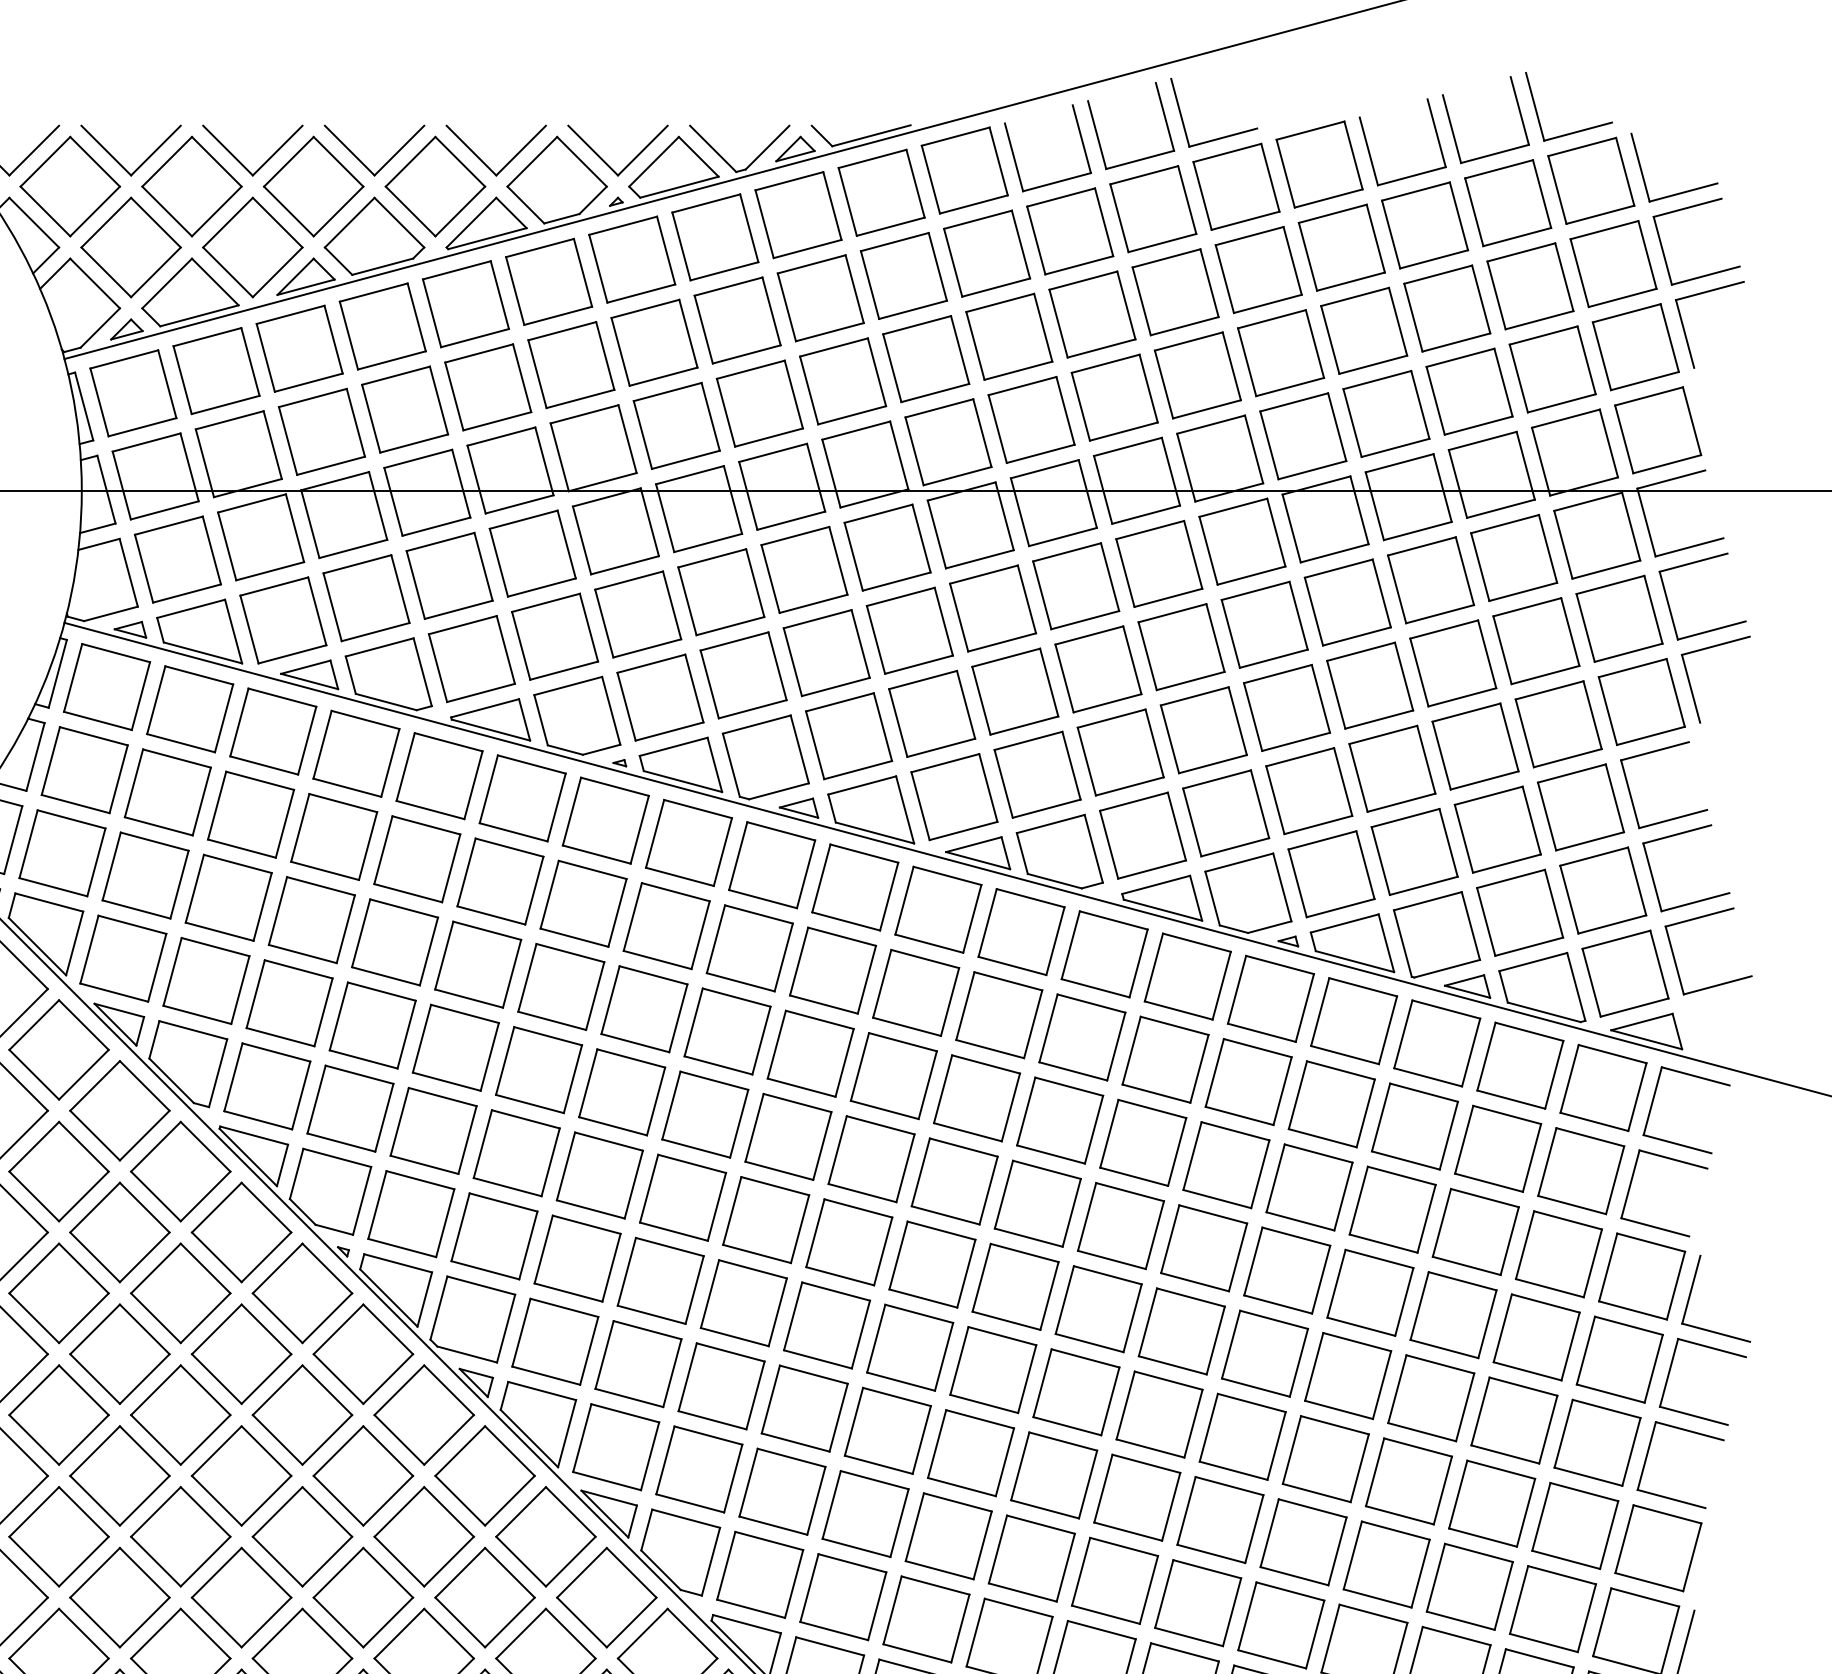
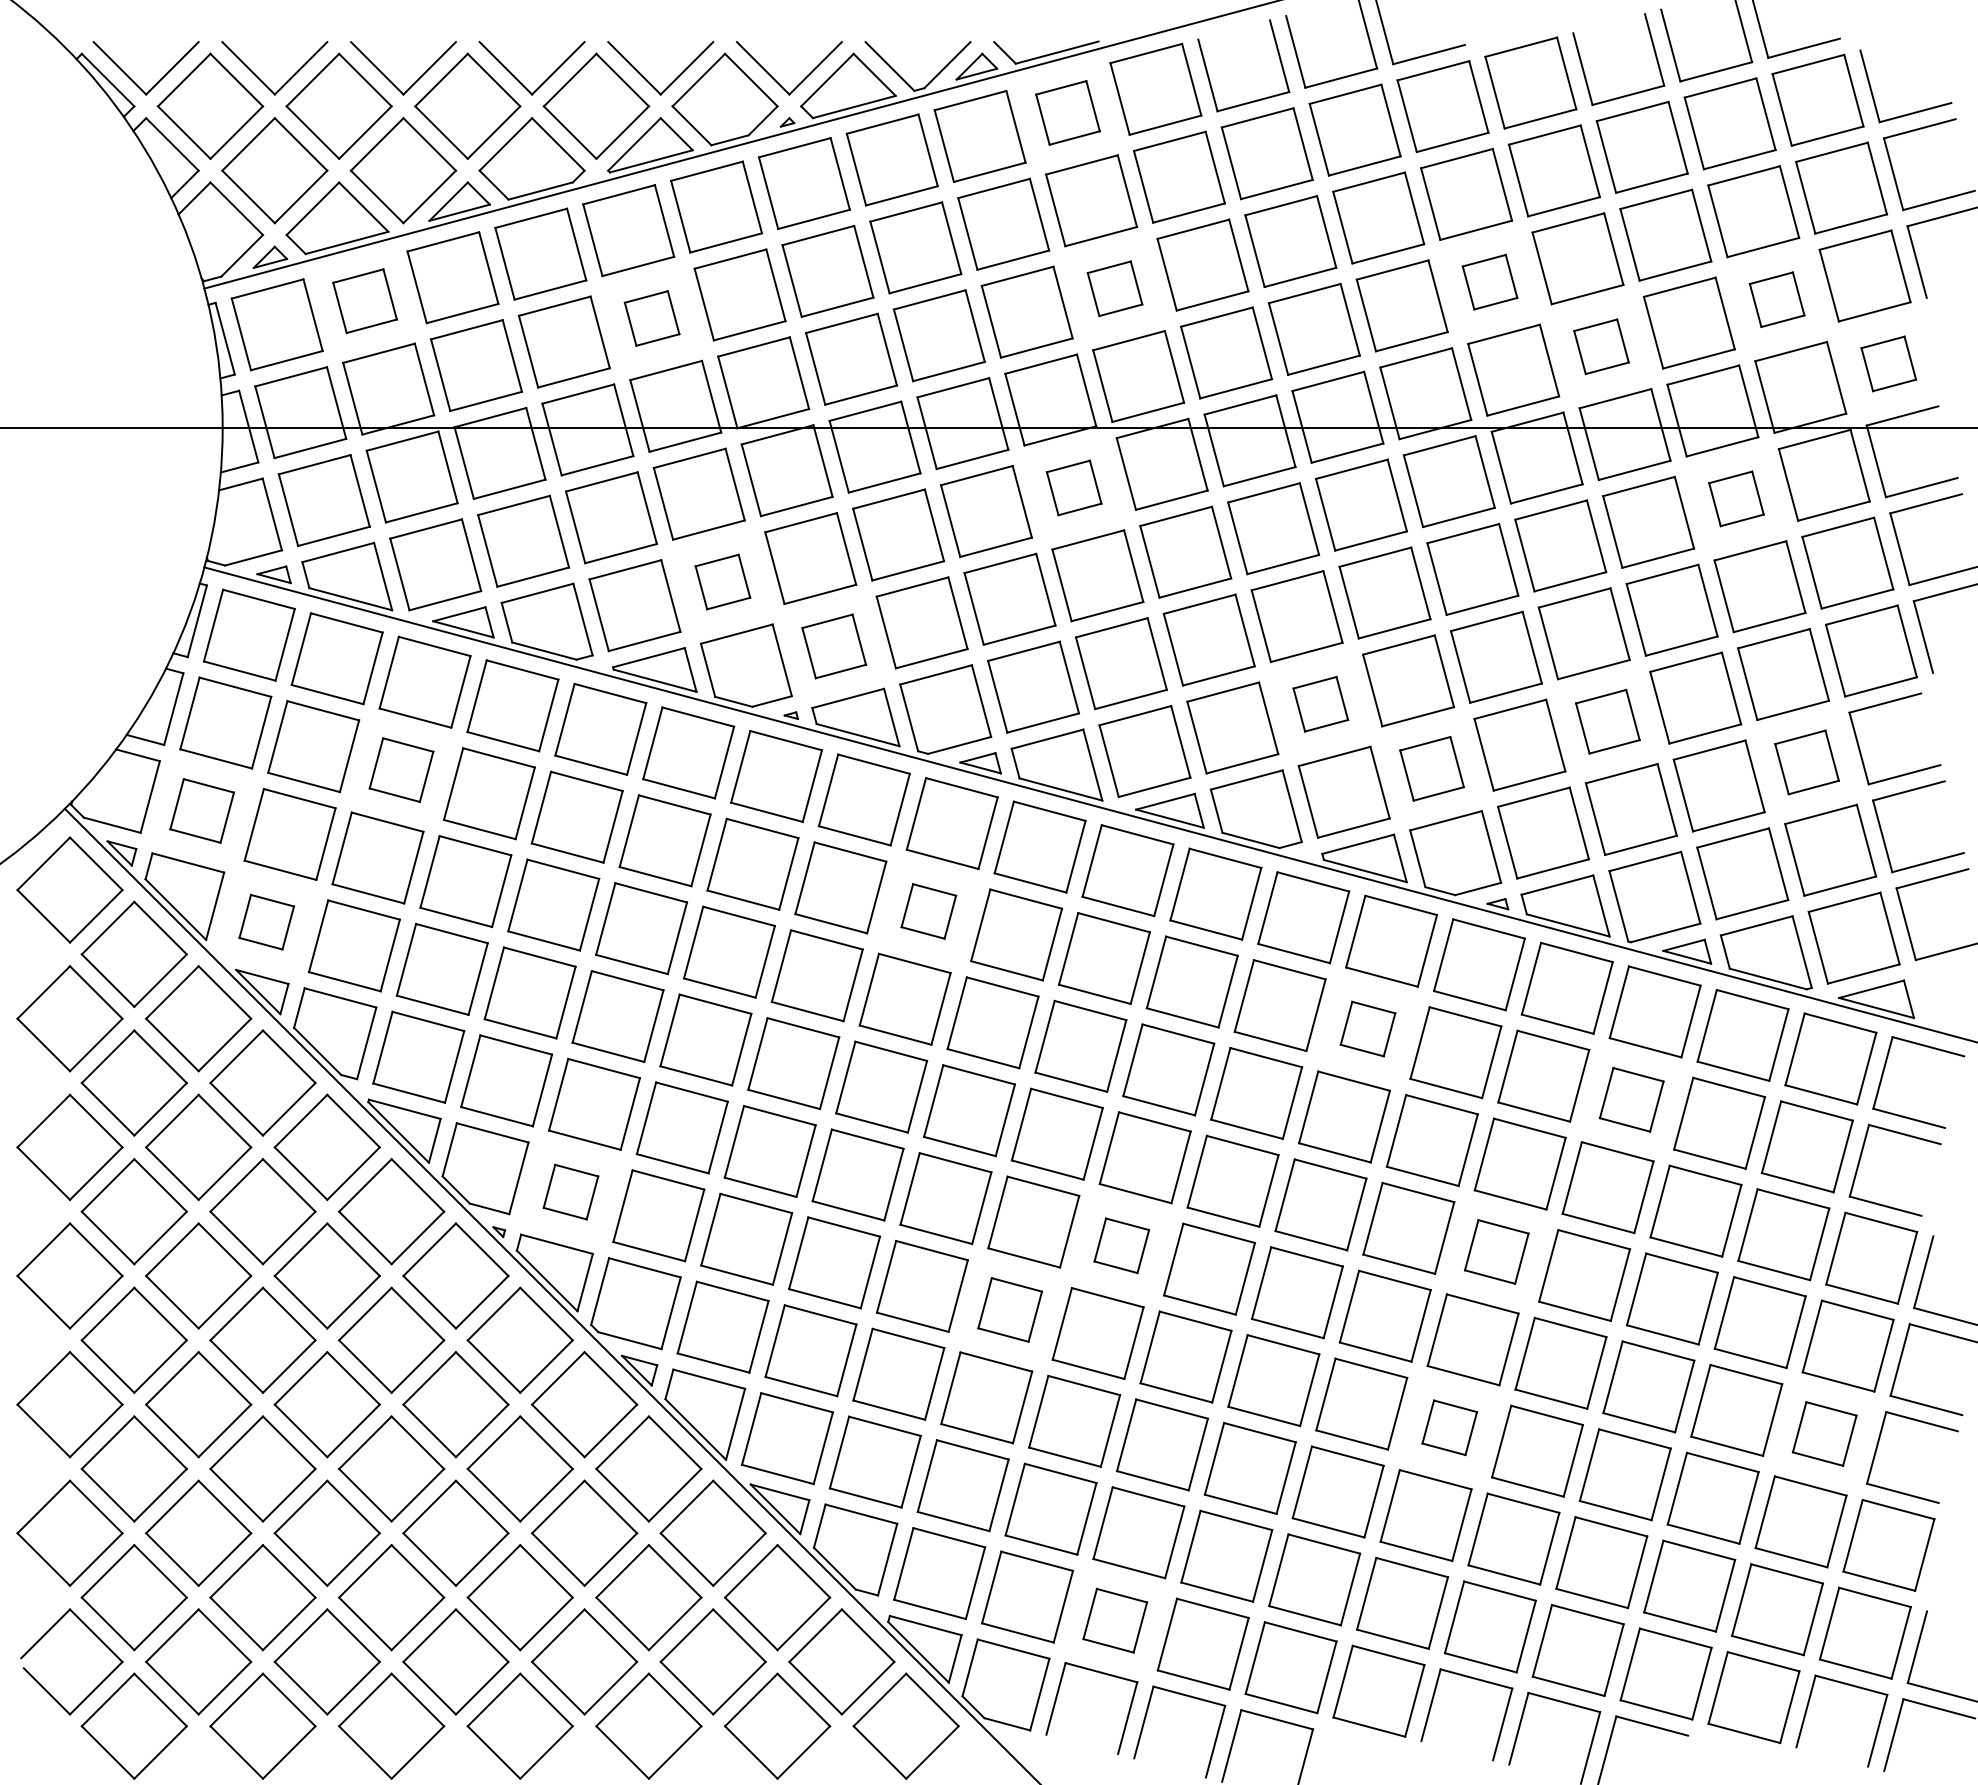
part: (881, 192) -> (1067, 112), size x0.7
part: (1280, 352) -> (1489, 281), size x0.6
part: (925, 358) -> (1114, 288), size x0.6
part: (1552, 369) -> (1776, 299), size x0.6
part: (215, 370) -> (364, 300), size x0.7
part: (487, 387) -> (651, 318), size x0.6
part: (1386, 413) -> (1601, 346), size x0.6
part: (1657, 429) -> (1888, 363), size x0.6
part: (886, 547) -> (1073, 487), size x0.6
part: (1514, 557) -> (1736, 498), size x0.6
part: (554, 636) -> (722, 581), size x0.6
part: (659, 697) -> (833, 646), size x0.7
part: (1120, 751) -> (1320, 703), size x0.6
part: (1392, 768) -> (1607, 721), size x0.7
part: (1580, 807) -> (1806, 762), size x0.7
part: (1225, 813) -> (1431, 768), size x0.7
part: (250, 814) -> (401, 769), size x0.7
part: (61, 852) -> (201, 810), size x0.7
part: (749, 948) -> (928, 911), size x0.6
part: (123, 957) -> (266, 921), size x0.6
part: (1165, 1059) -> (1367, 1028), size x0.6
part: (1414, 1126) -> (1631, 1099), size x0.7
part: (410, 1213) -> (570, 1191), size x0.6
part: (932, 1264) -> (1121, 1245), size x0.6
part: (1287, 1270) -> (1496, 1251), size x0.7
part: (826, 1325) -> (1009, 1309), size x0.7
part: (1242, 1436) -> (1449, 1427), size x0.6
part: (1597, 1442) -> (1824, 1433), size x0.7
part: (925, 1619) -> (1114, 1620), size x0.7

